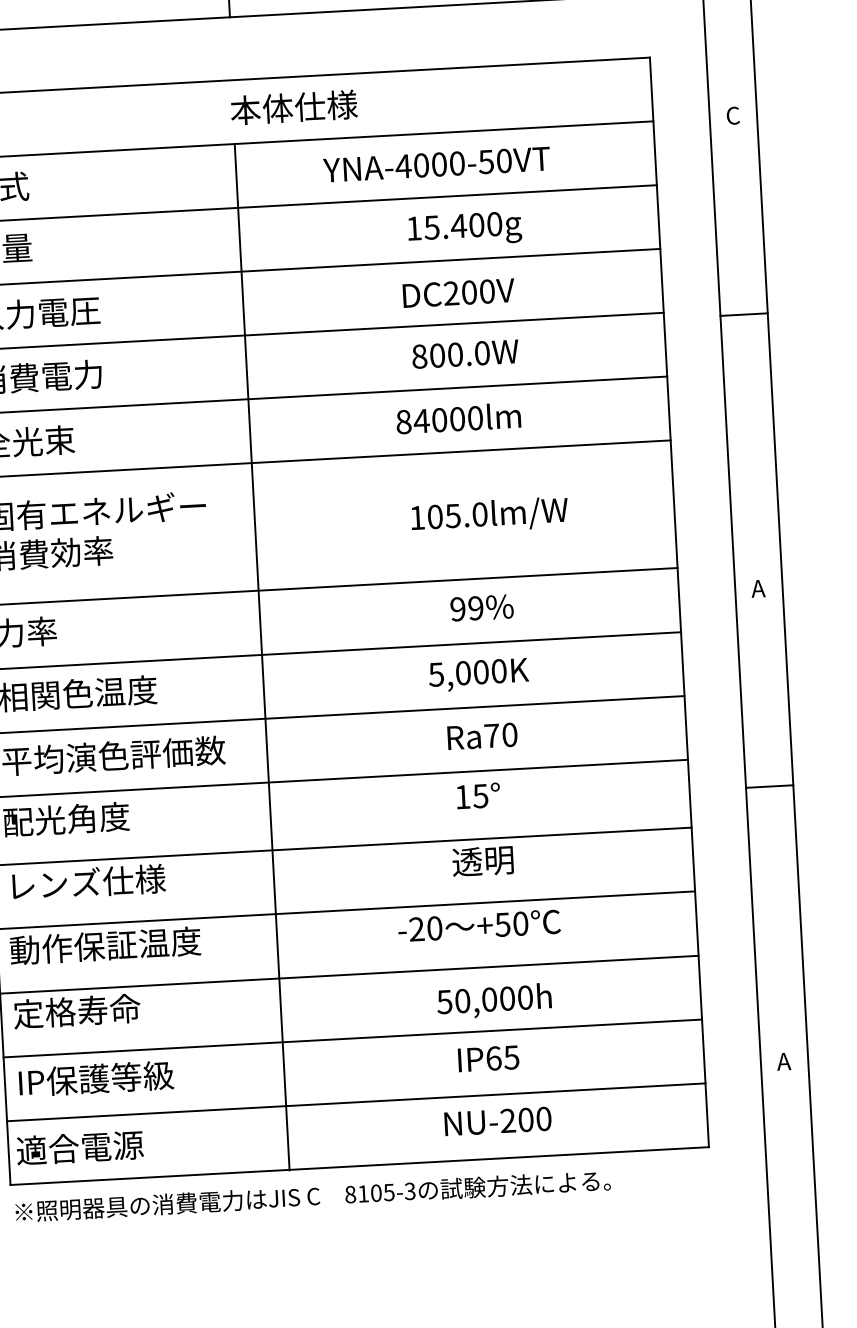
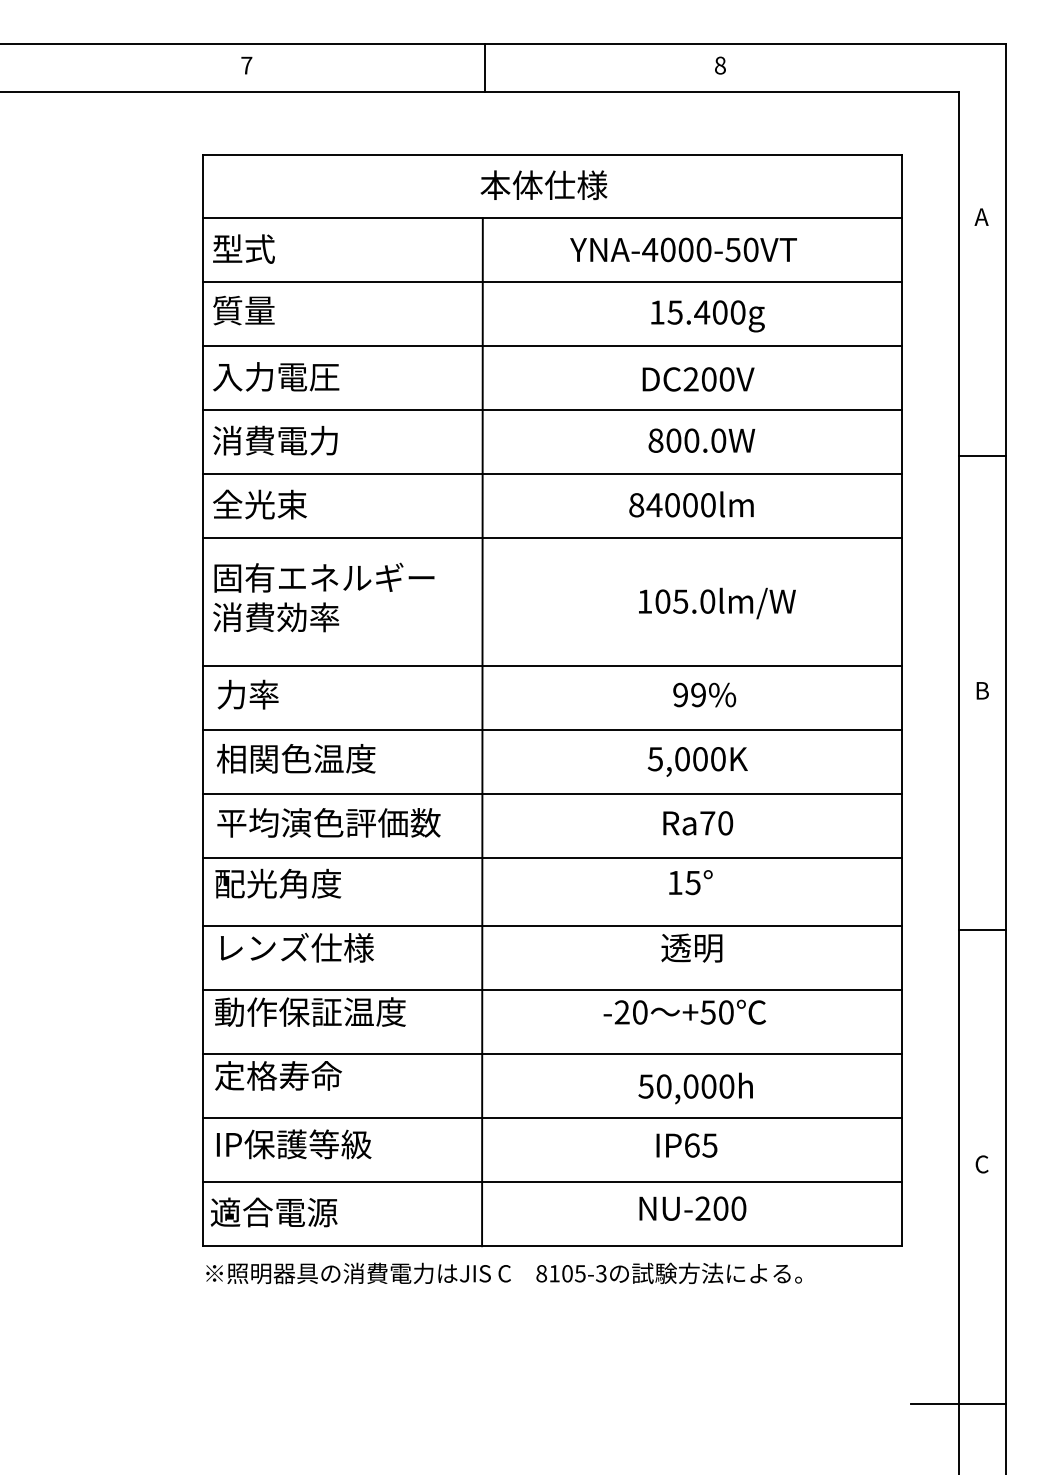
text: (732, 116) -> (981, 217), C -> A
line: (743, 314) -> (981, 456), moved
text: (758, 588) -> (981, 690), A -> B
line: (768, 786) -> (981, 929), moved
text: (783, 1061) -> (981, 1164), A -> C
line: (773, 1301) -> (958, 1403), added

